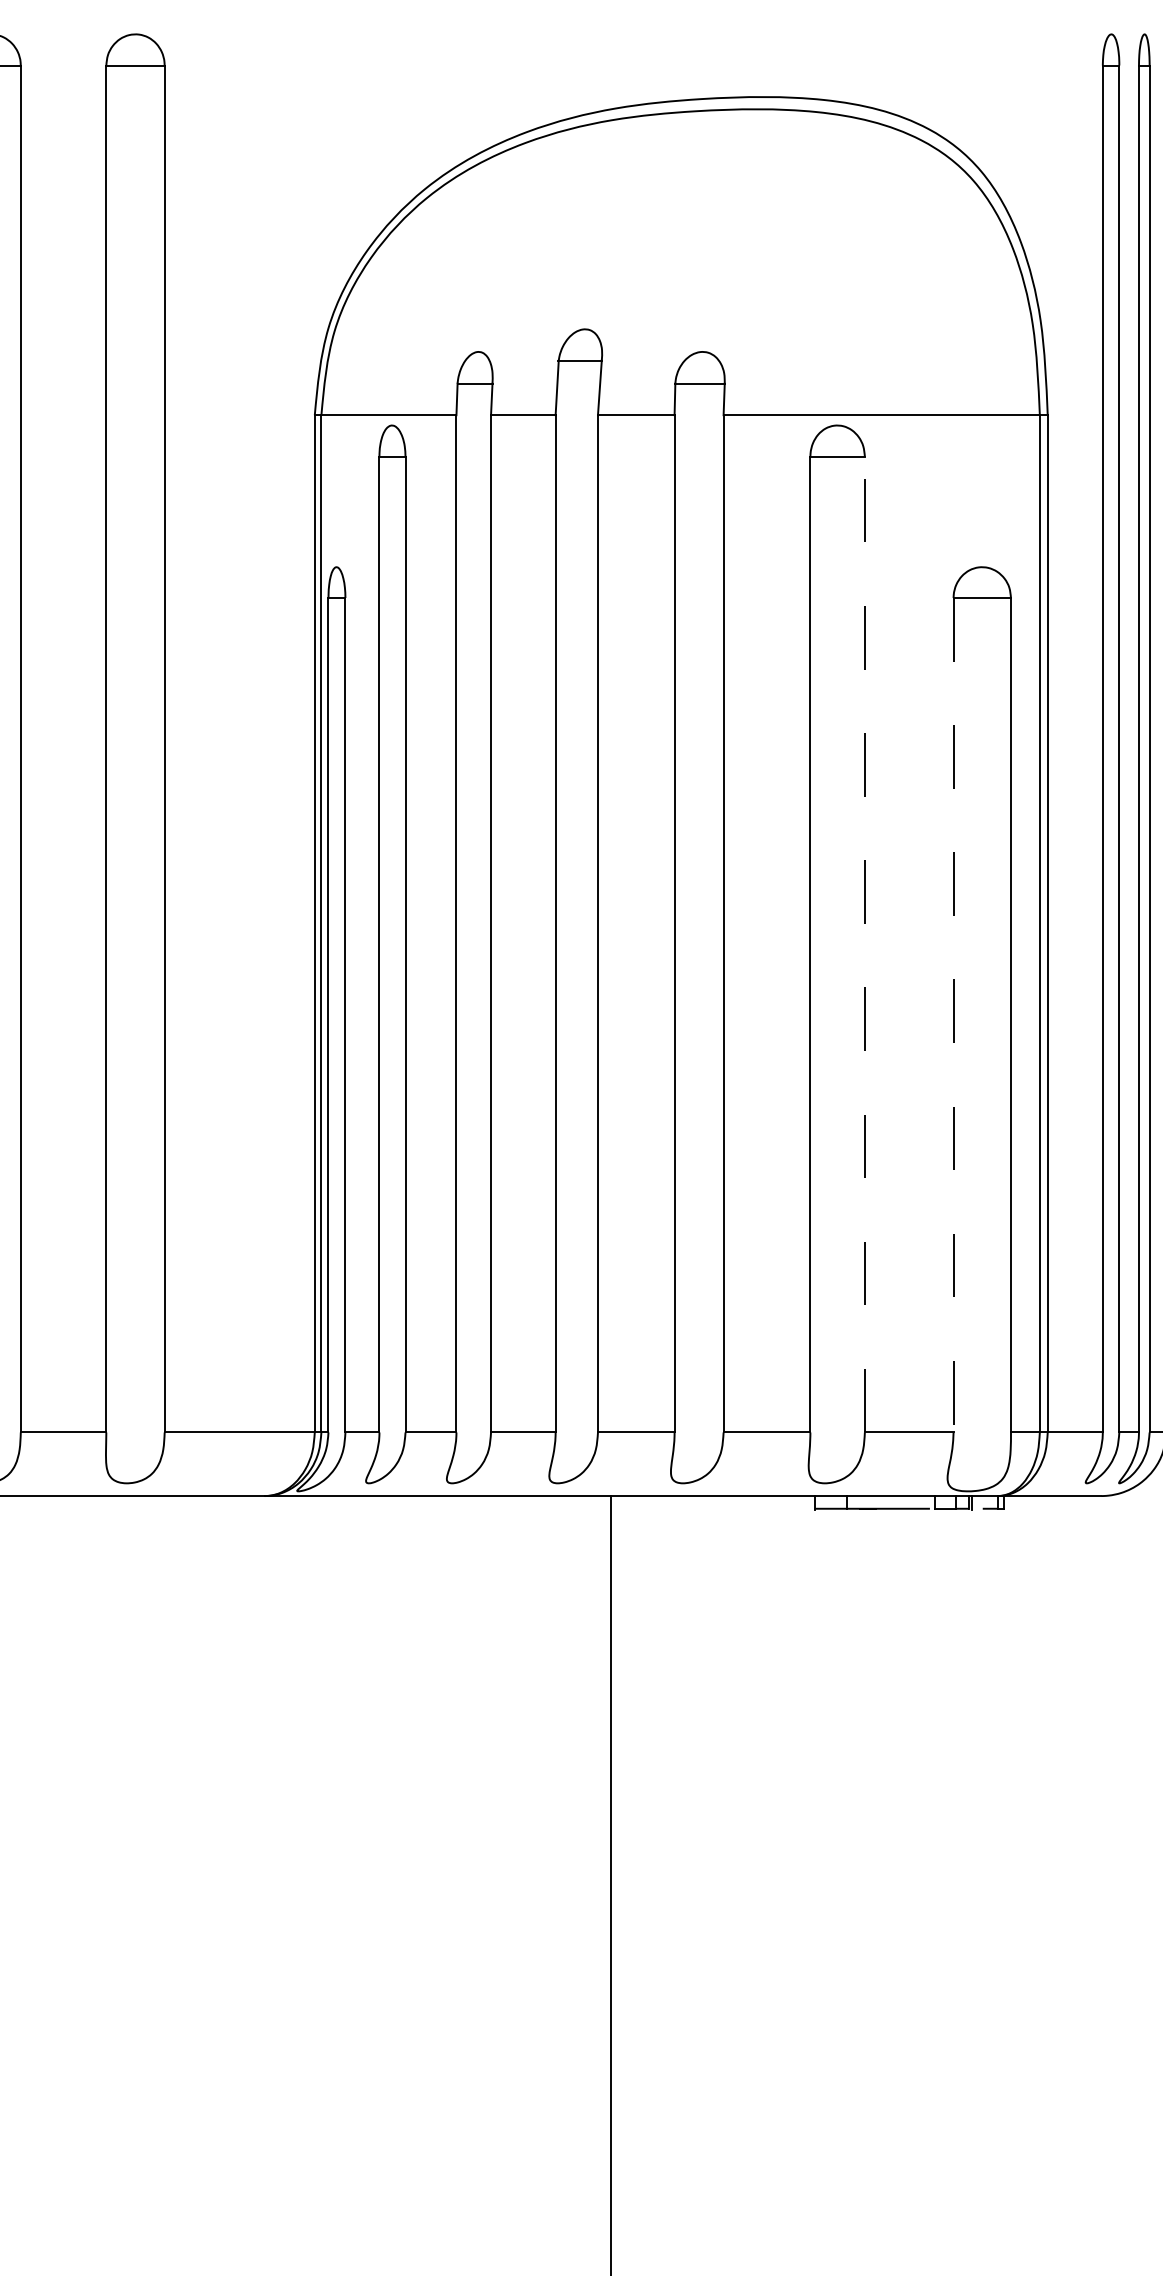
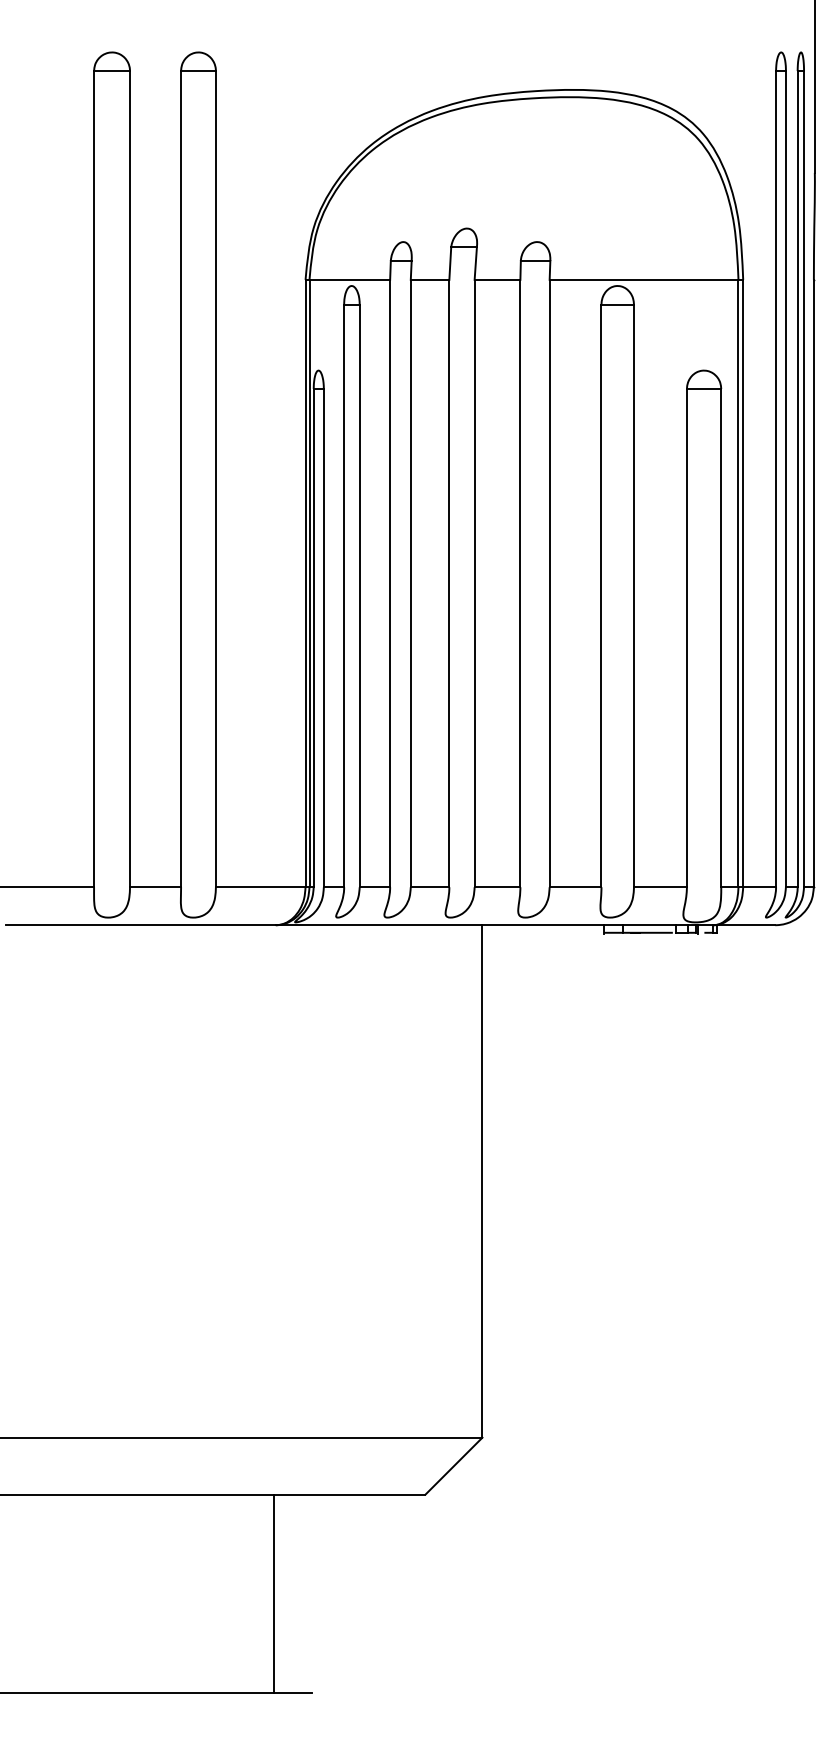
line: (865, 943) -> (634, 595), dashed -> solid
line: (952, 1015) -> (686, 638), dashed -> solid

